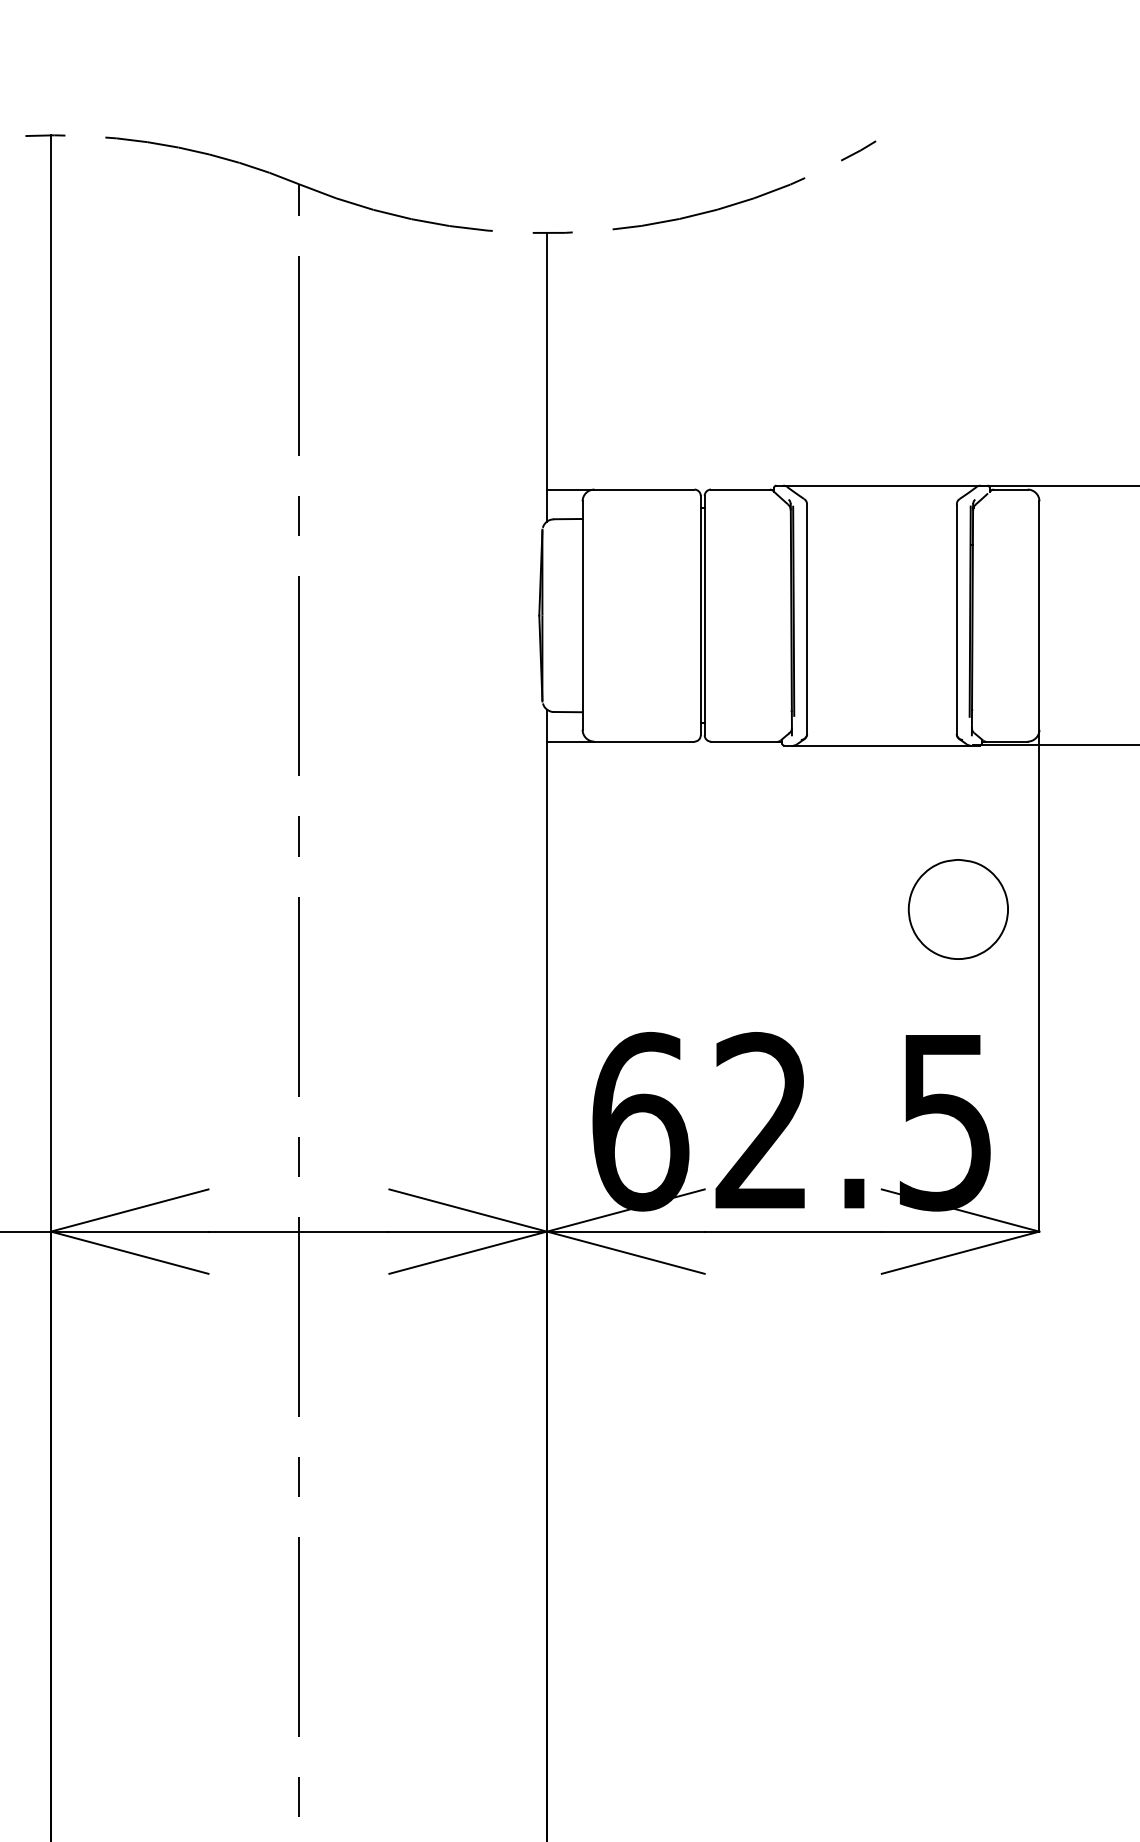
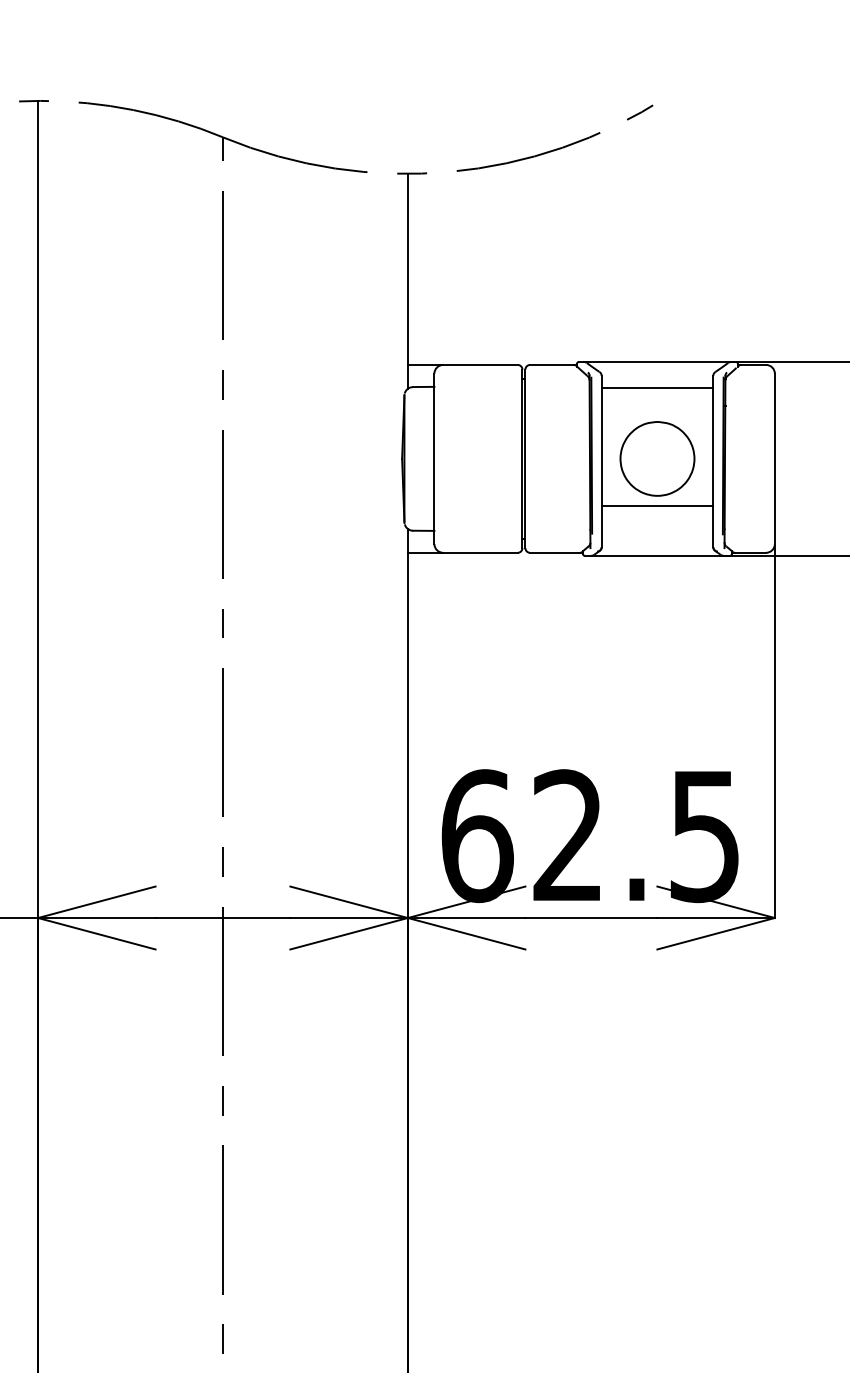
line: (881, 521) -> (657, 388), added
line: (881, 678) -> (657, 505), added
part: (958, 908) -> (657, 458), moved

